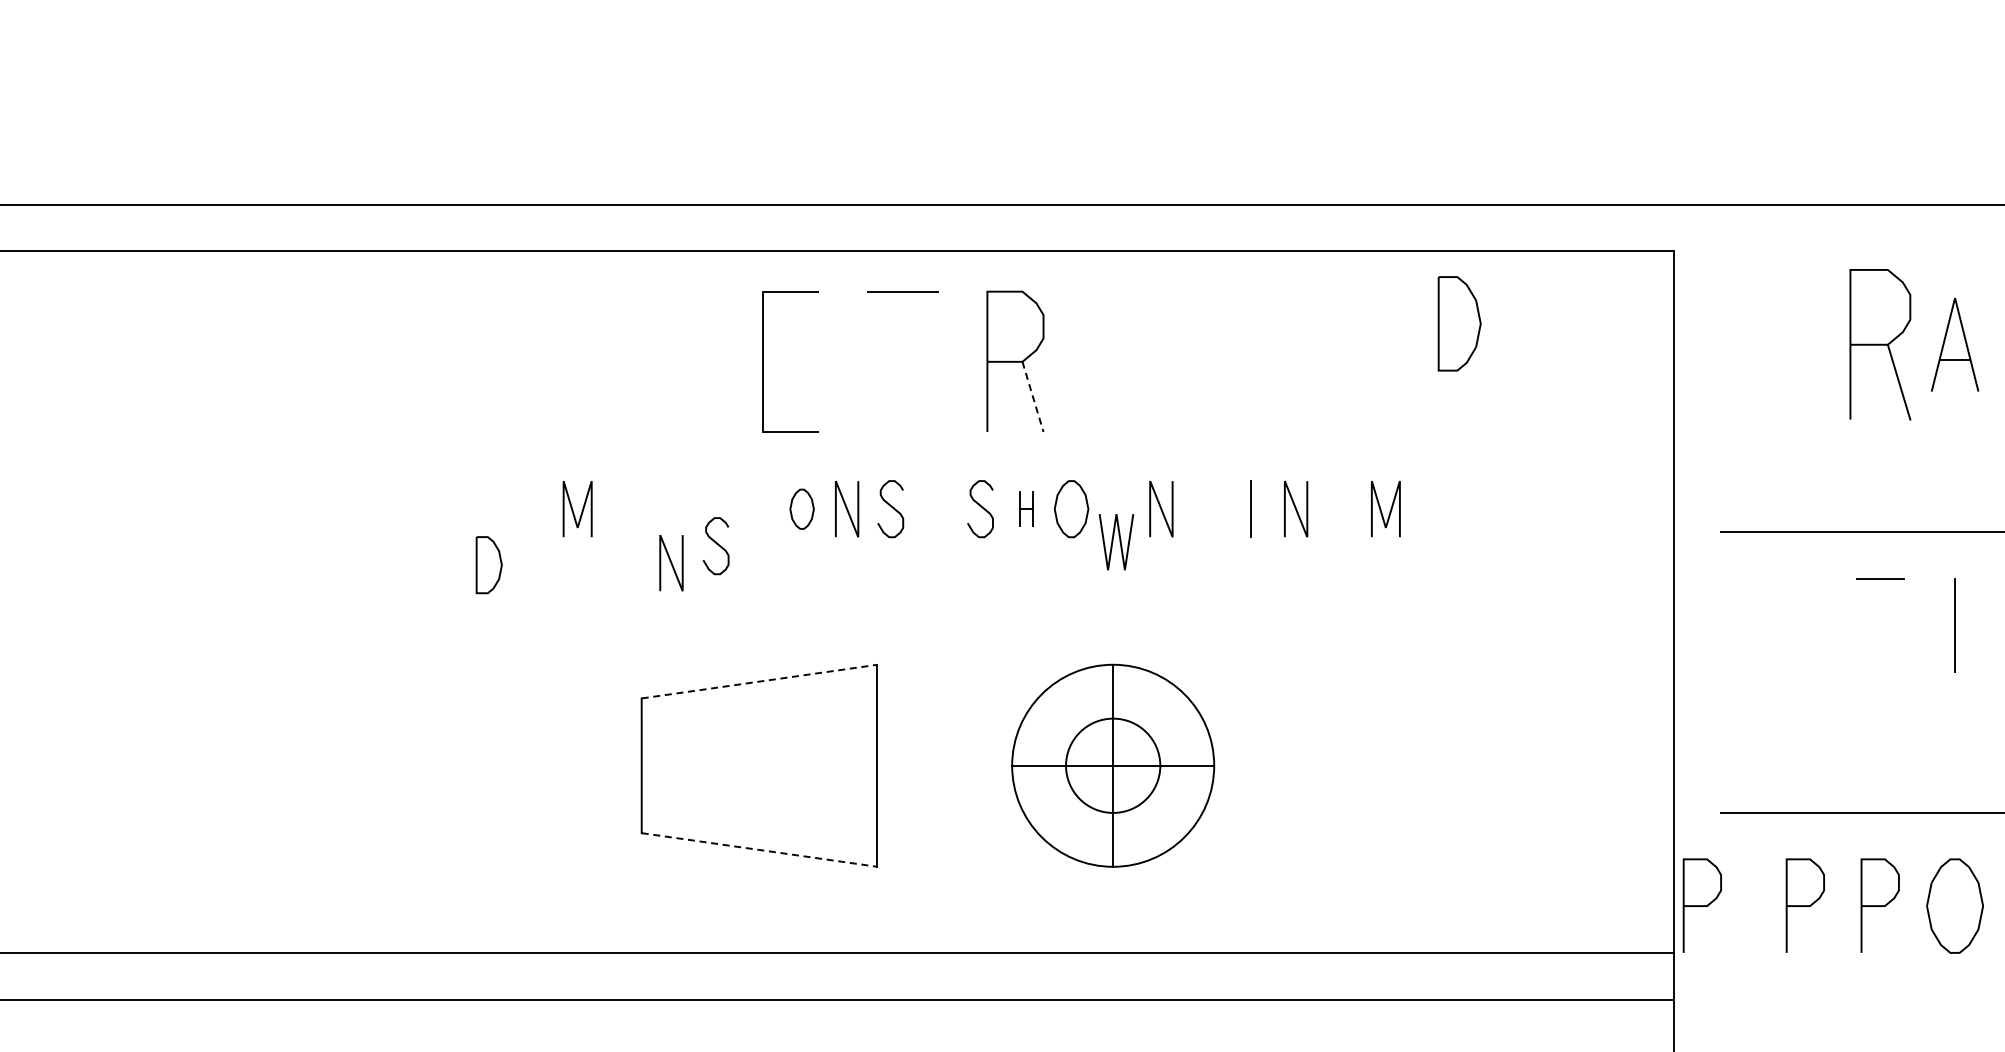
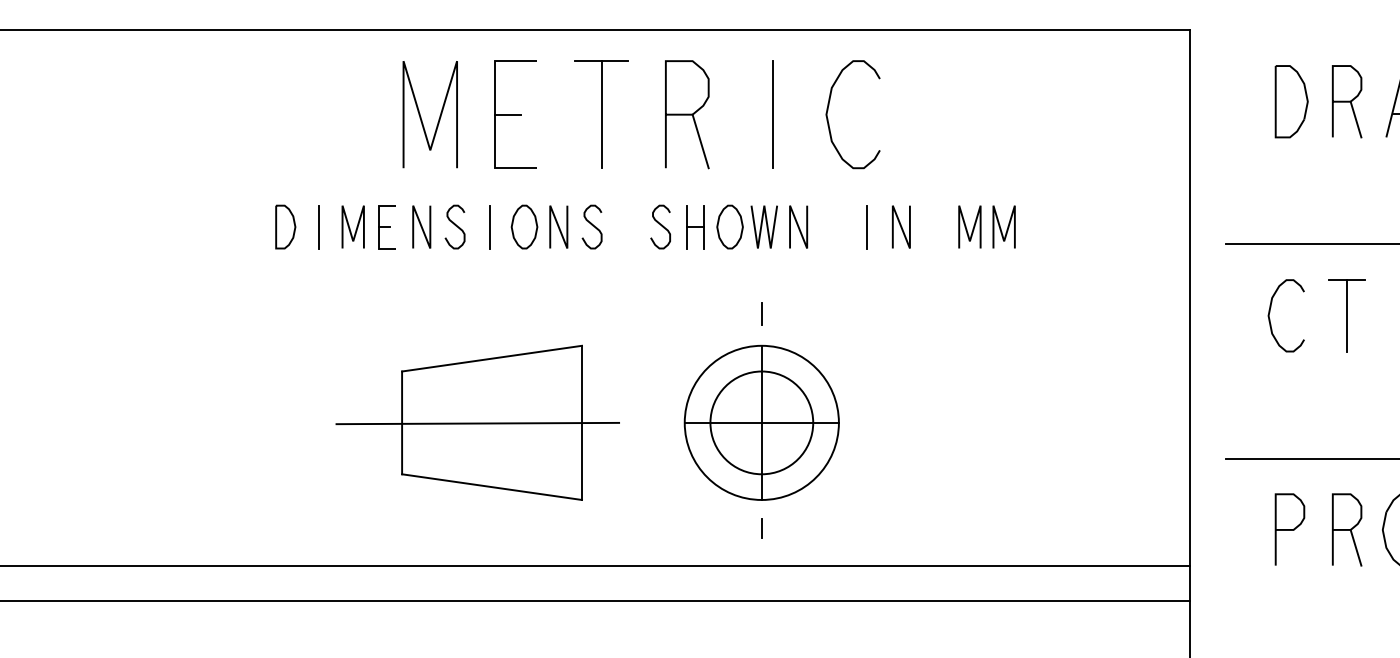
part: (1459, 323) -> (1291, 101), moved
part: (1879, 344) -> (1346, 101), size x0.62
curve: (1200, 355) -> (828, 109), added
line: (779, 361) -> (507, 114), added
line: (903, 361) -> (601, 114), added
line: (1127, 361) -> (772, 114), added
line: (666, 363) -> (421, 115), added
line: (1033, 396) -> (701, 141), dashed -> solid
part: (621, 508) -> (386, 226), added
part: (1026, 508) -> (695, 226), size x1.67
line: (532, 509) -> (318, 227), added
line: (757, 509) -> (490, 227), added
part: (801, 509) -> (524, 227), size x1.43
line: (1426, 509) -> (1000, 227), added
line: (1113, 542) -> (762, 227), moved
curve: (716, 544) -> (455, 225), moved
line: (671, 562) -> (421, 226), moved
part: (488, 565) -> (285, 227), moved
curve: (1779, 621) -> (1270, 312), added
line: (1113, 622) -> (762, 313), added
line: (1880, 625) -> (1347, 315), added
line: (760, 681) -> (492, 358), dashed -> solid
circle: (1112, 765) -> (761, 422), size x1.43
line: (740, 766) -> (477, 423), added
line: (760, 850) -> (492, 487), dashed -> solid
line: (1113, 904) -> (762, 528), added
curve: (1701, 905) -> (1210, 529), removed
line: (1891, 929) -> (1355, 547), added

